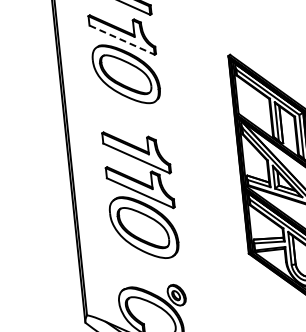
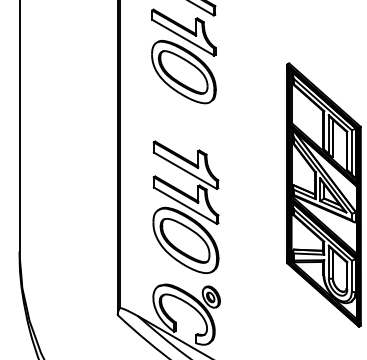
line: (122, 39) -> (183, 37), dashed -> solid
part: (140, 193) -> (185, 206), moved

